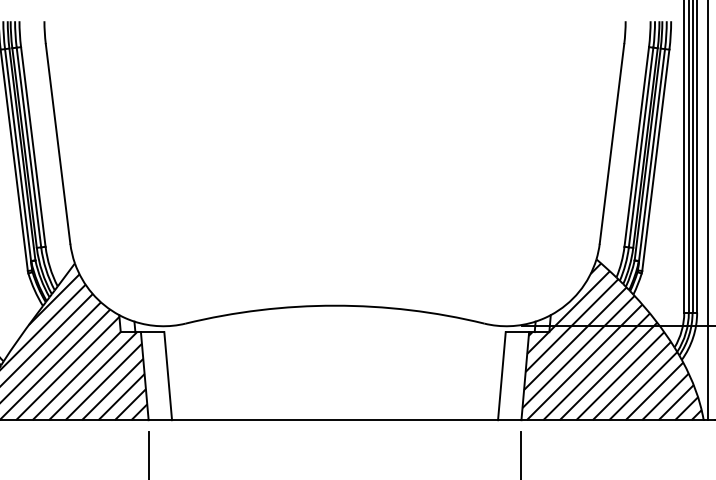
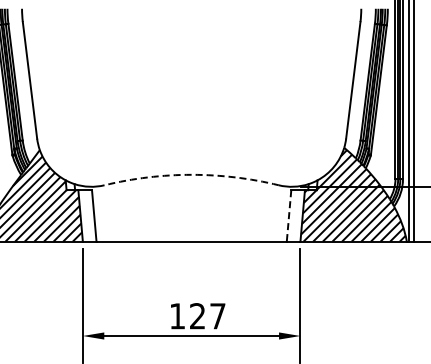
arc: (334, 305) -> (191, 174), solid -> dashed
line: (502, 375) -> (289, 215), solid -> dashed

